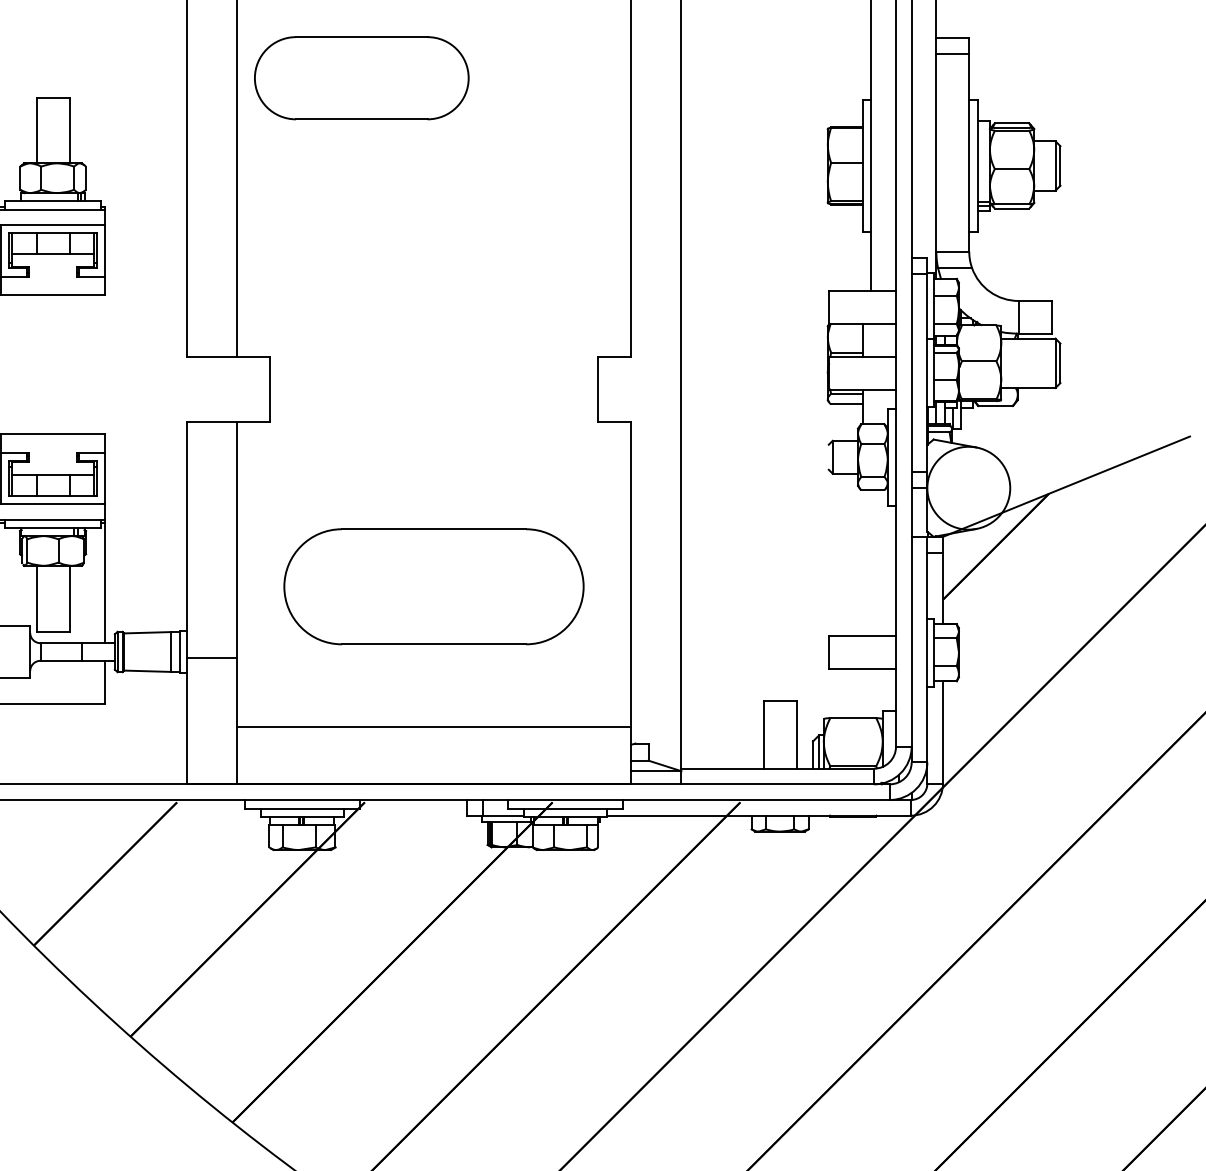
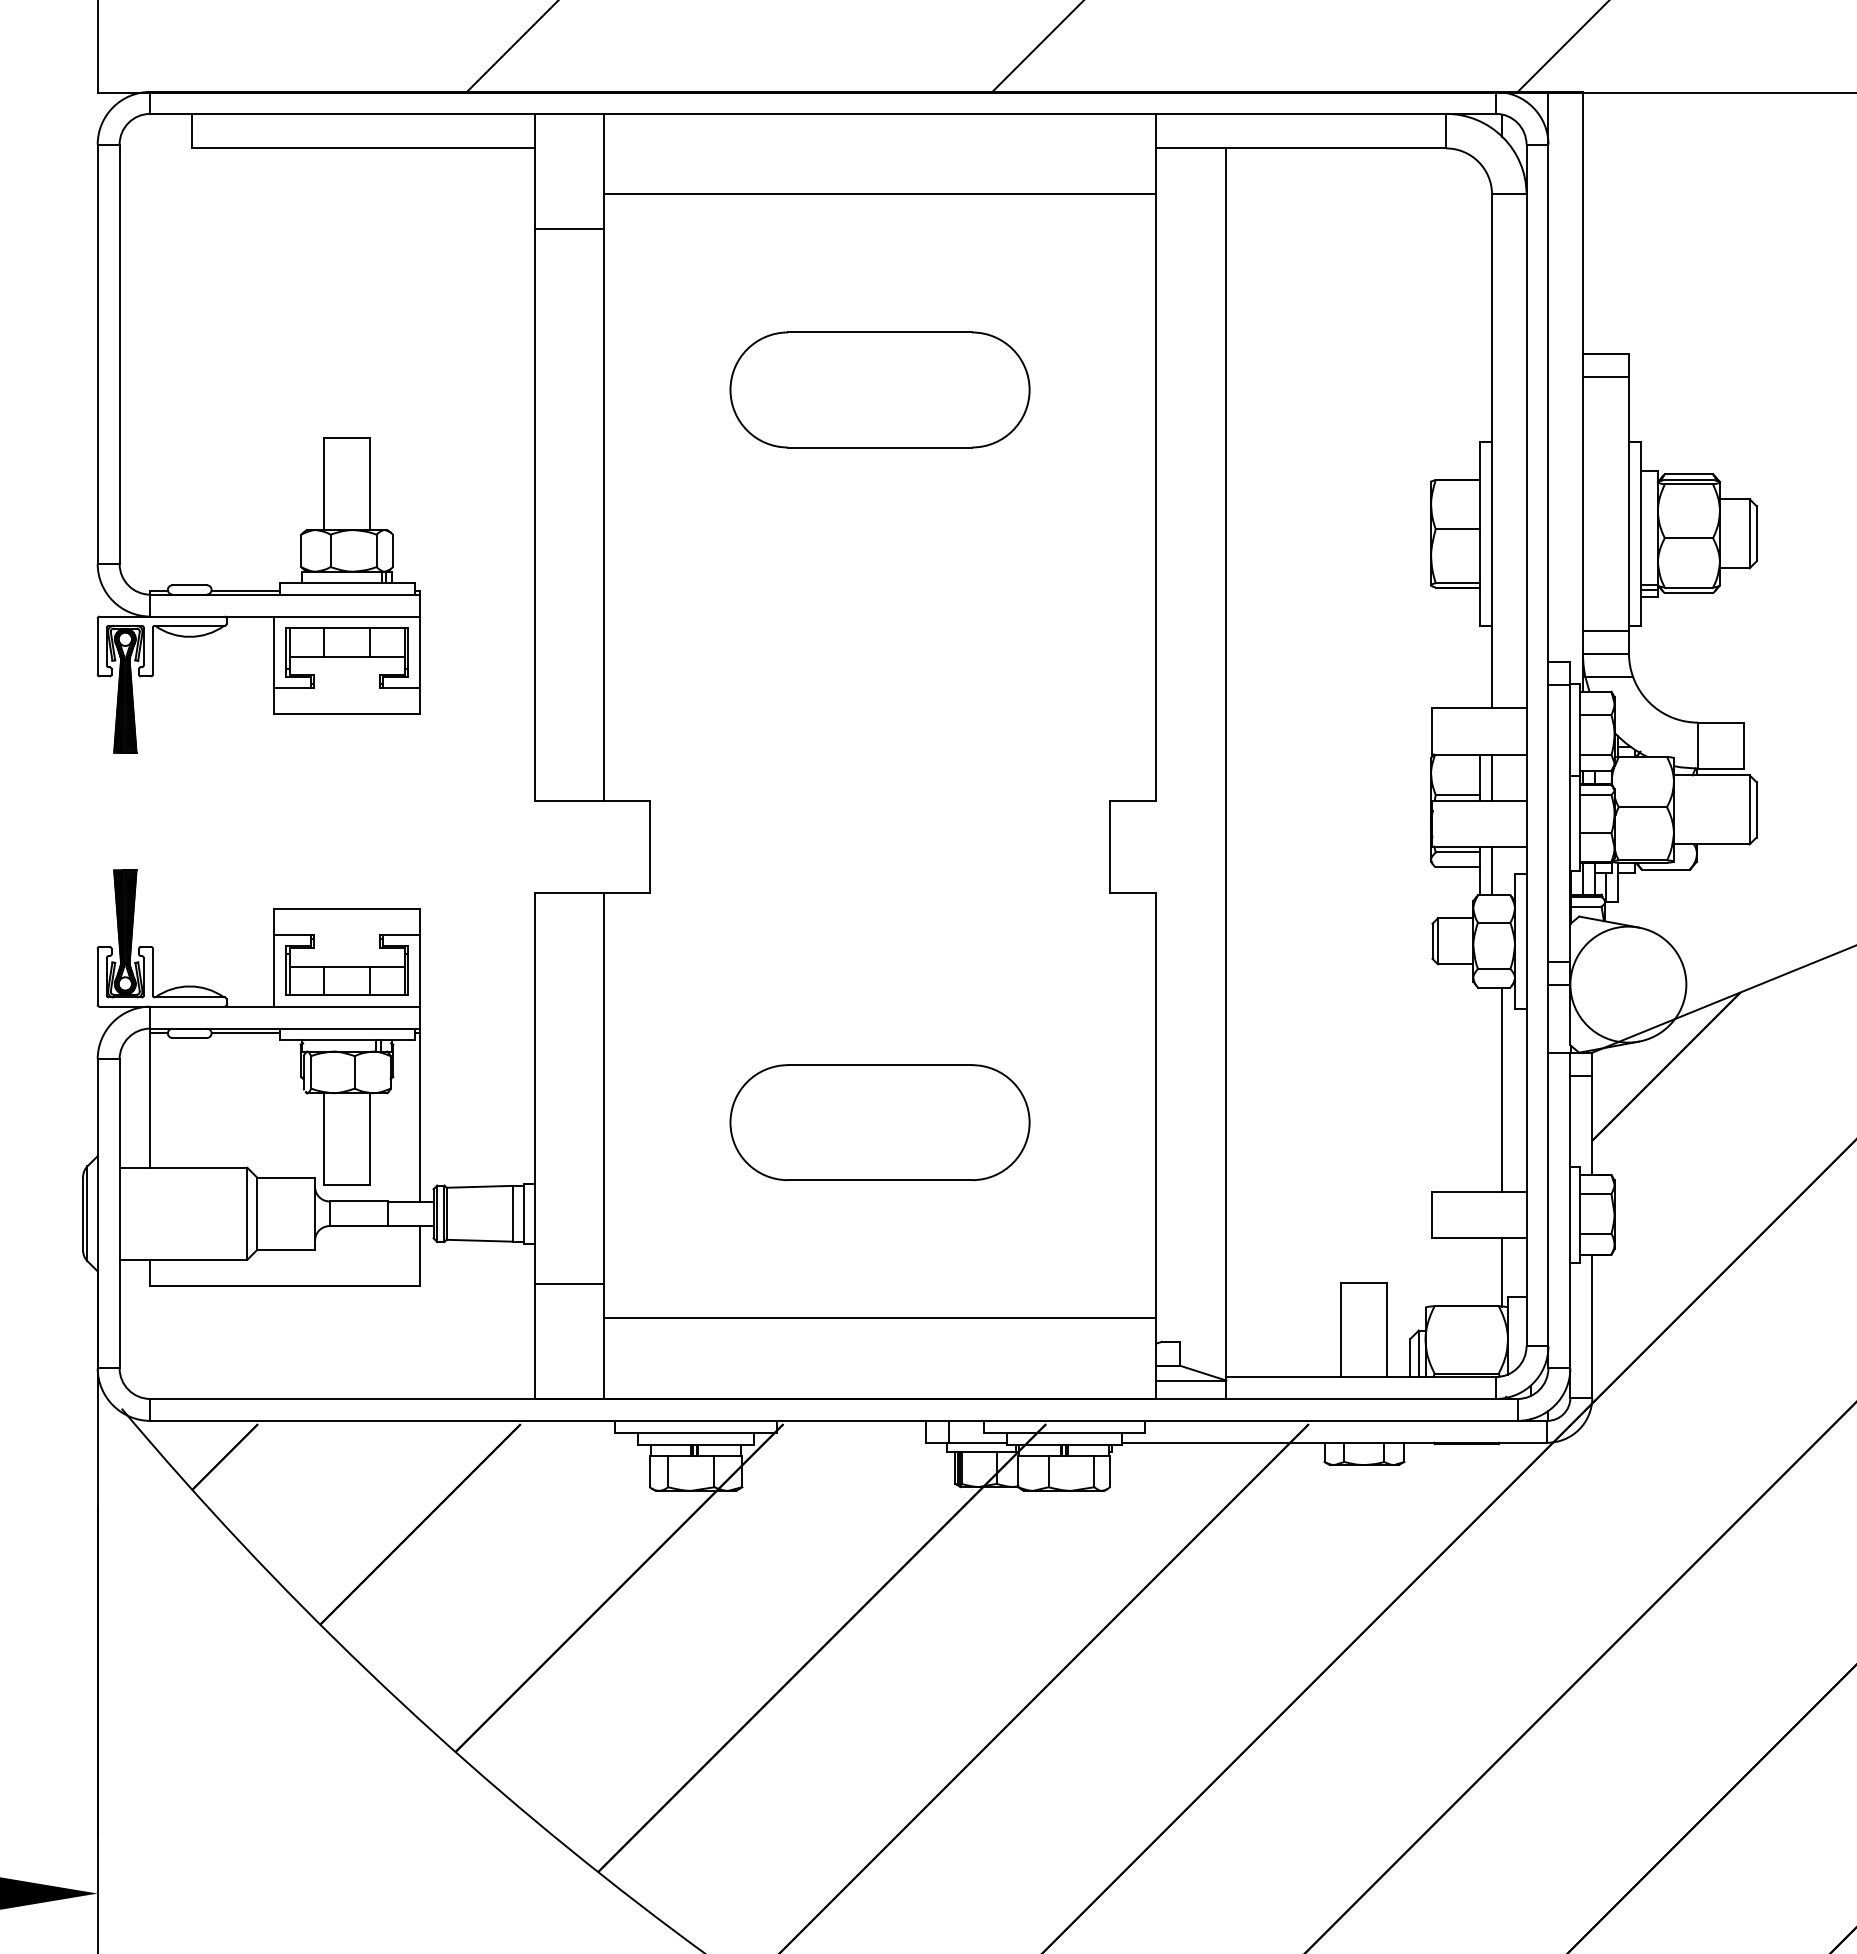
part: (361, 77) -> (879, 389), moved
line: (952, 235) -> (1605, 630), added
line: (871, 340) -> (1492, 777), added
line: (871, 406) -> (1492, 870), added
line: (828, 456) -> (1432, 940), added
line: (878, 563) -> (1502, 1089), added
part: (433, 586) -> (879, 1122), size x0.71
line: (211, 657) -> (568, 1283), moved
line: (878, 693) -> (1502, 1271), added

